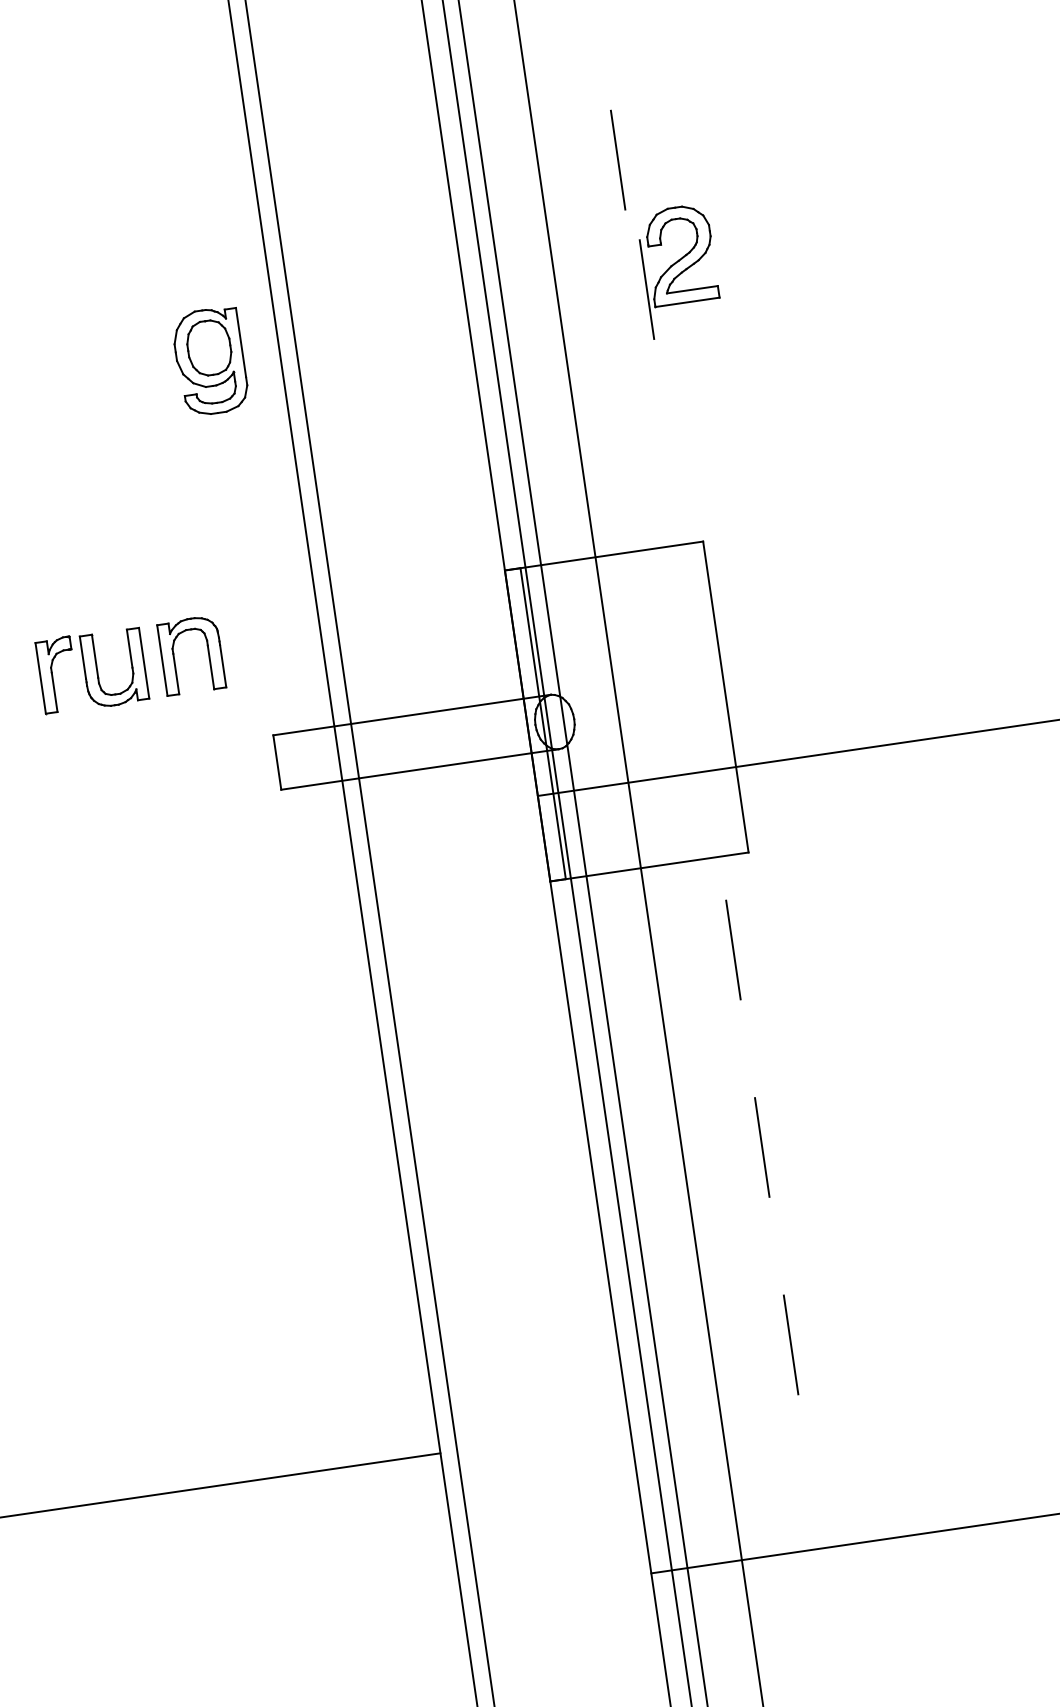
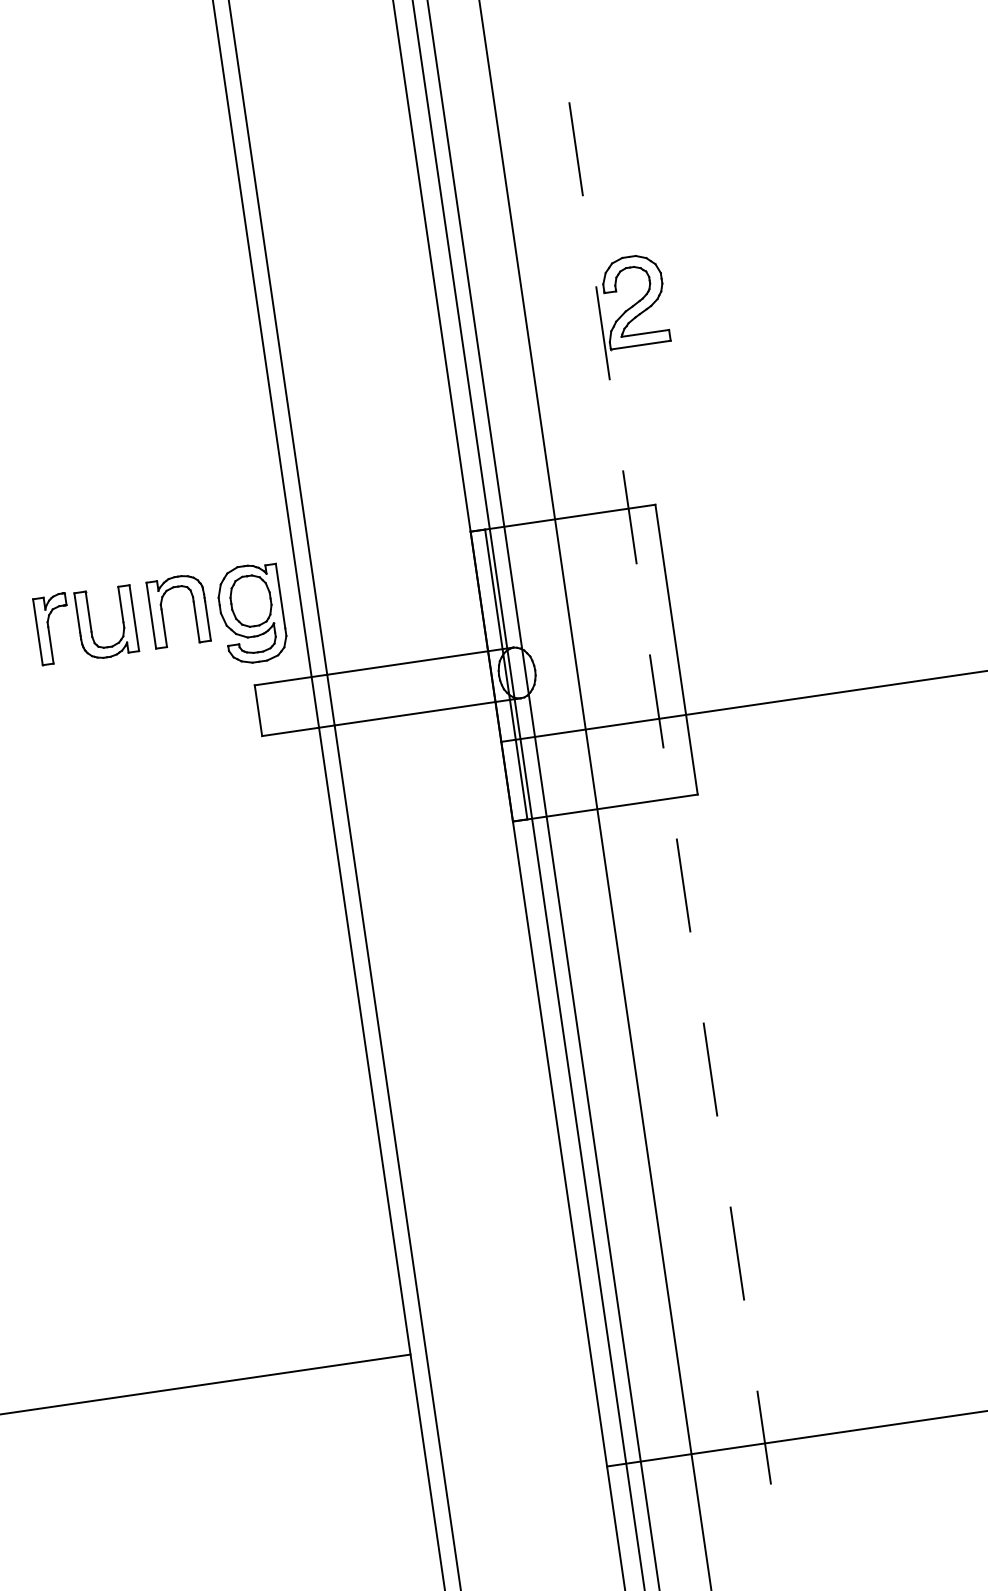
part: (679, 272) -> (633, 317), moved
part: (210, 360) -> (252, 612), moved
line: (675, 554) -> (629, 516), added
line: (704, 752) -> (656, 701), added
line: (819, 1542) -> (763, 1437), added

